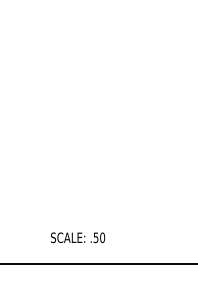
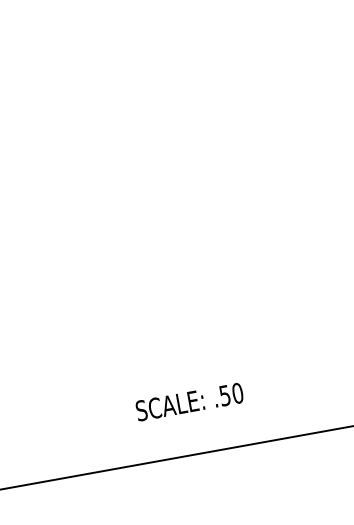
text: (78, 237) -> (190, 401), moved

